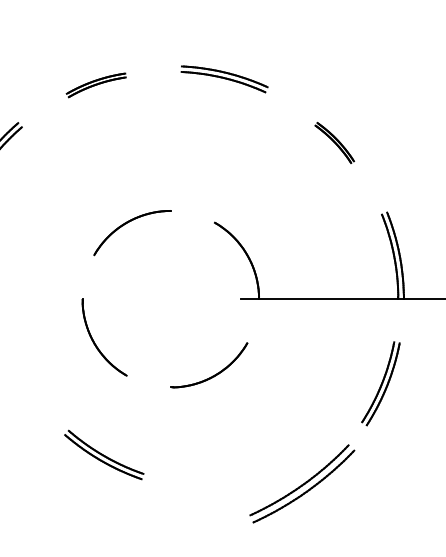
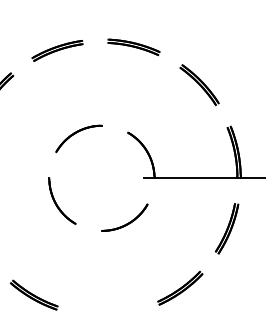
part: (96, 84) -> (57, 50), size x1.43
part: (334, 143) -> (199, 85), size x1.67
part: (102, 453) -> (33, 294), moved
part: (302, 482) -> (180, 287), size x0.71

